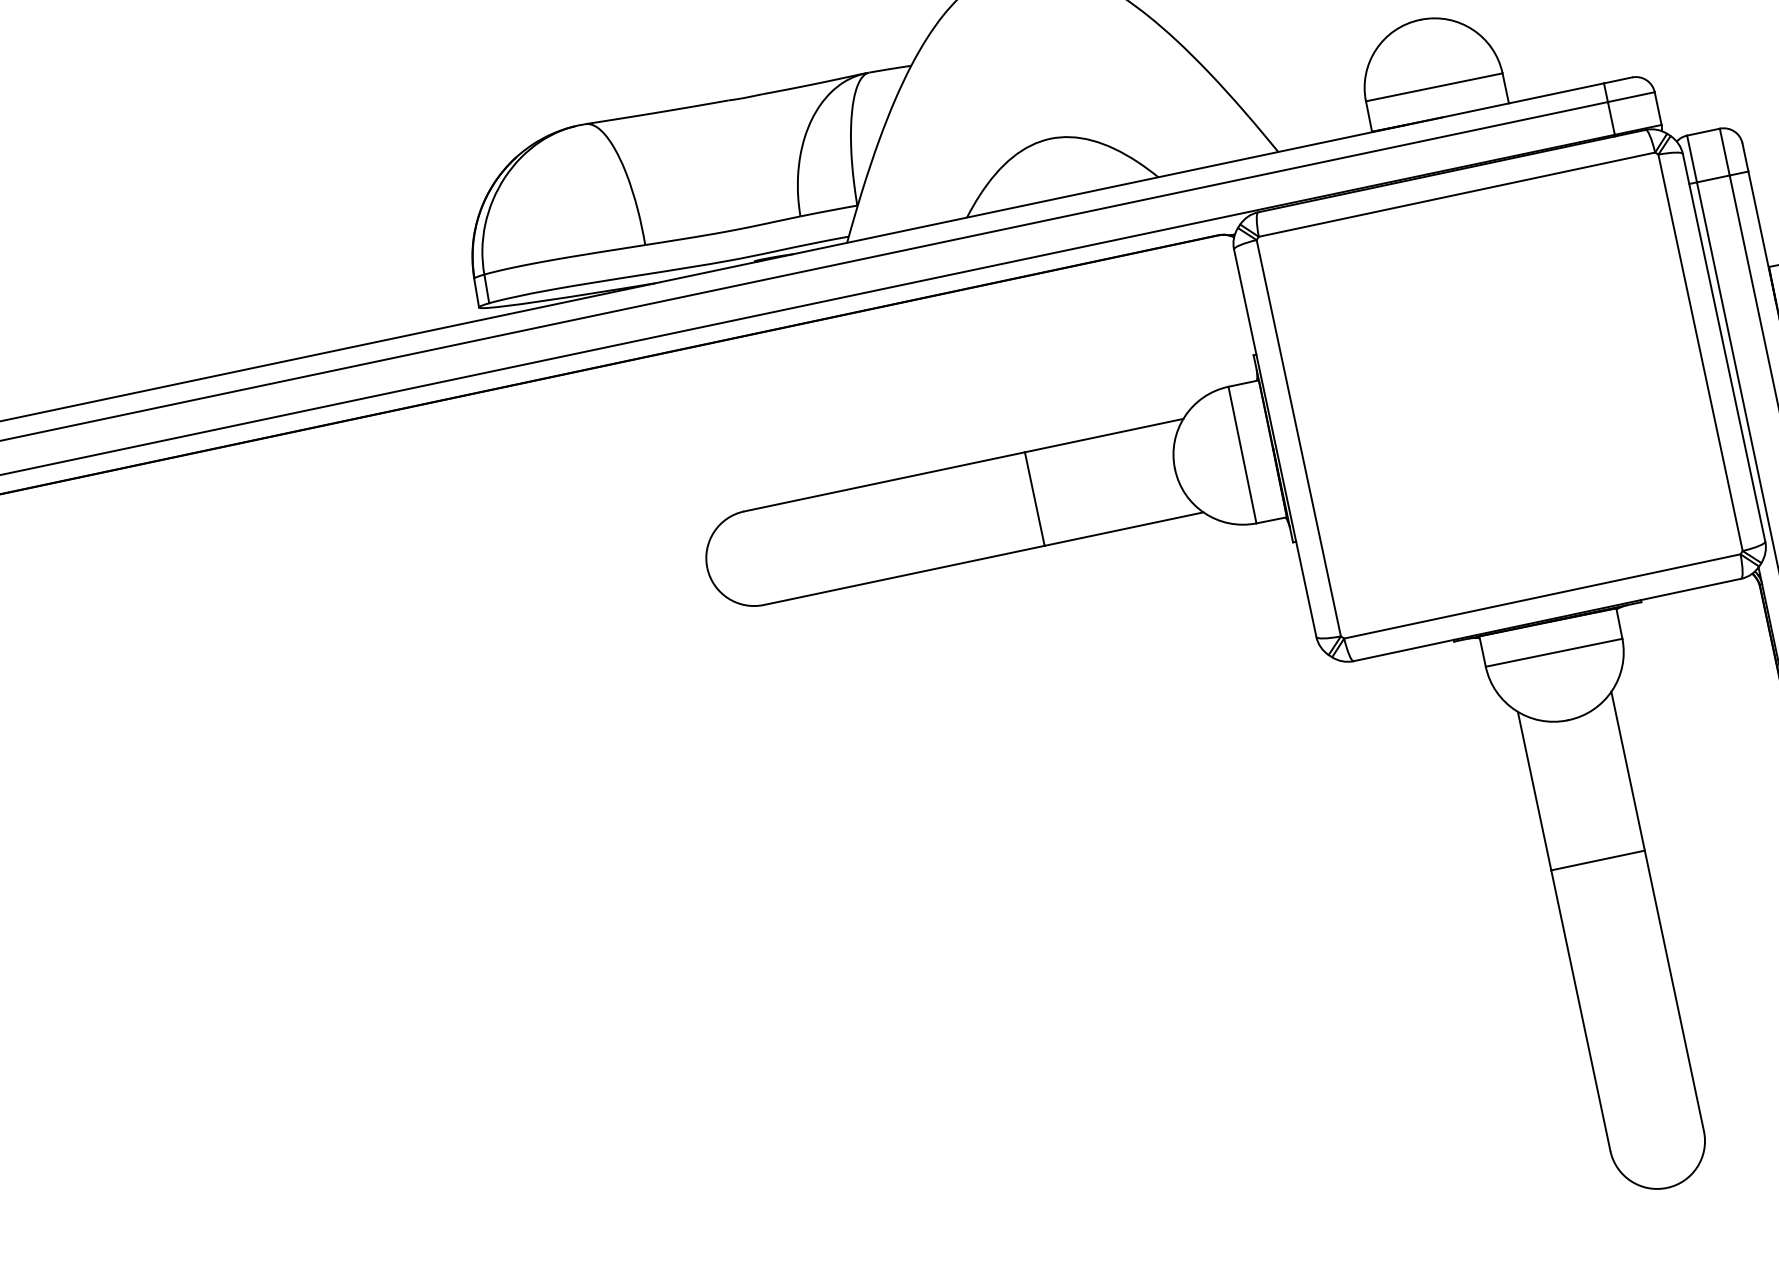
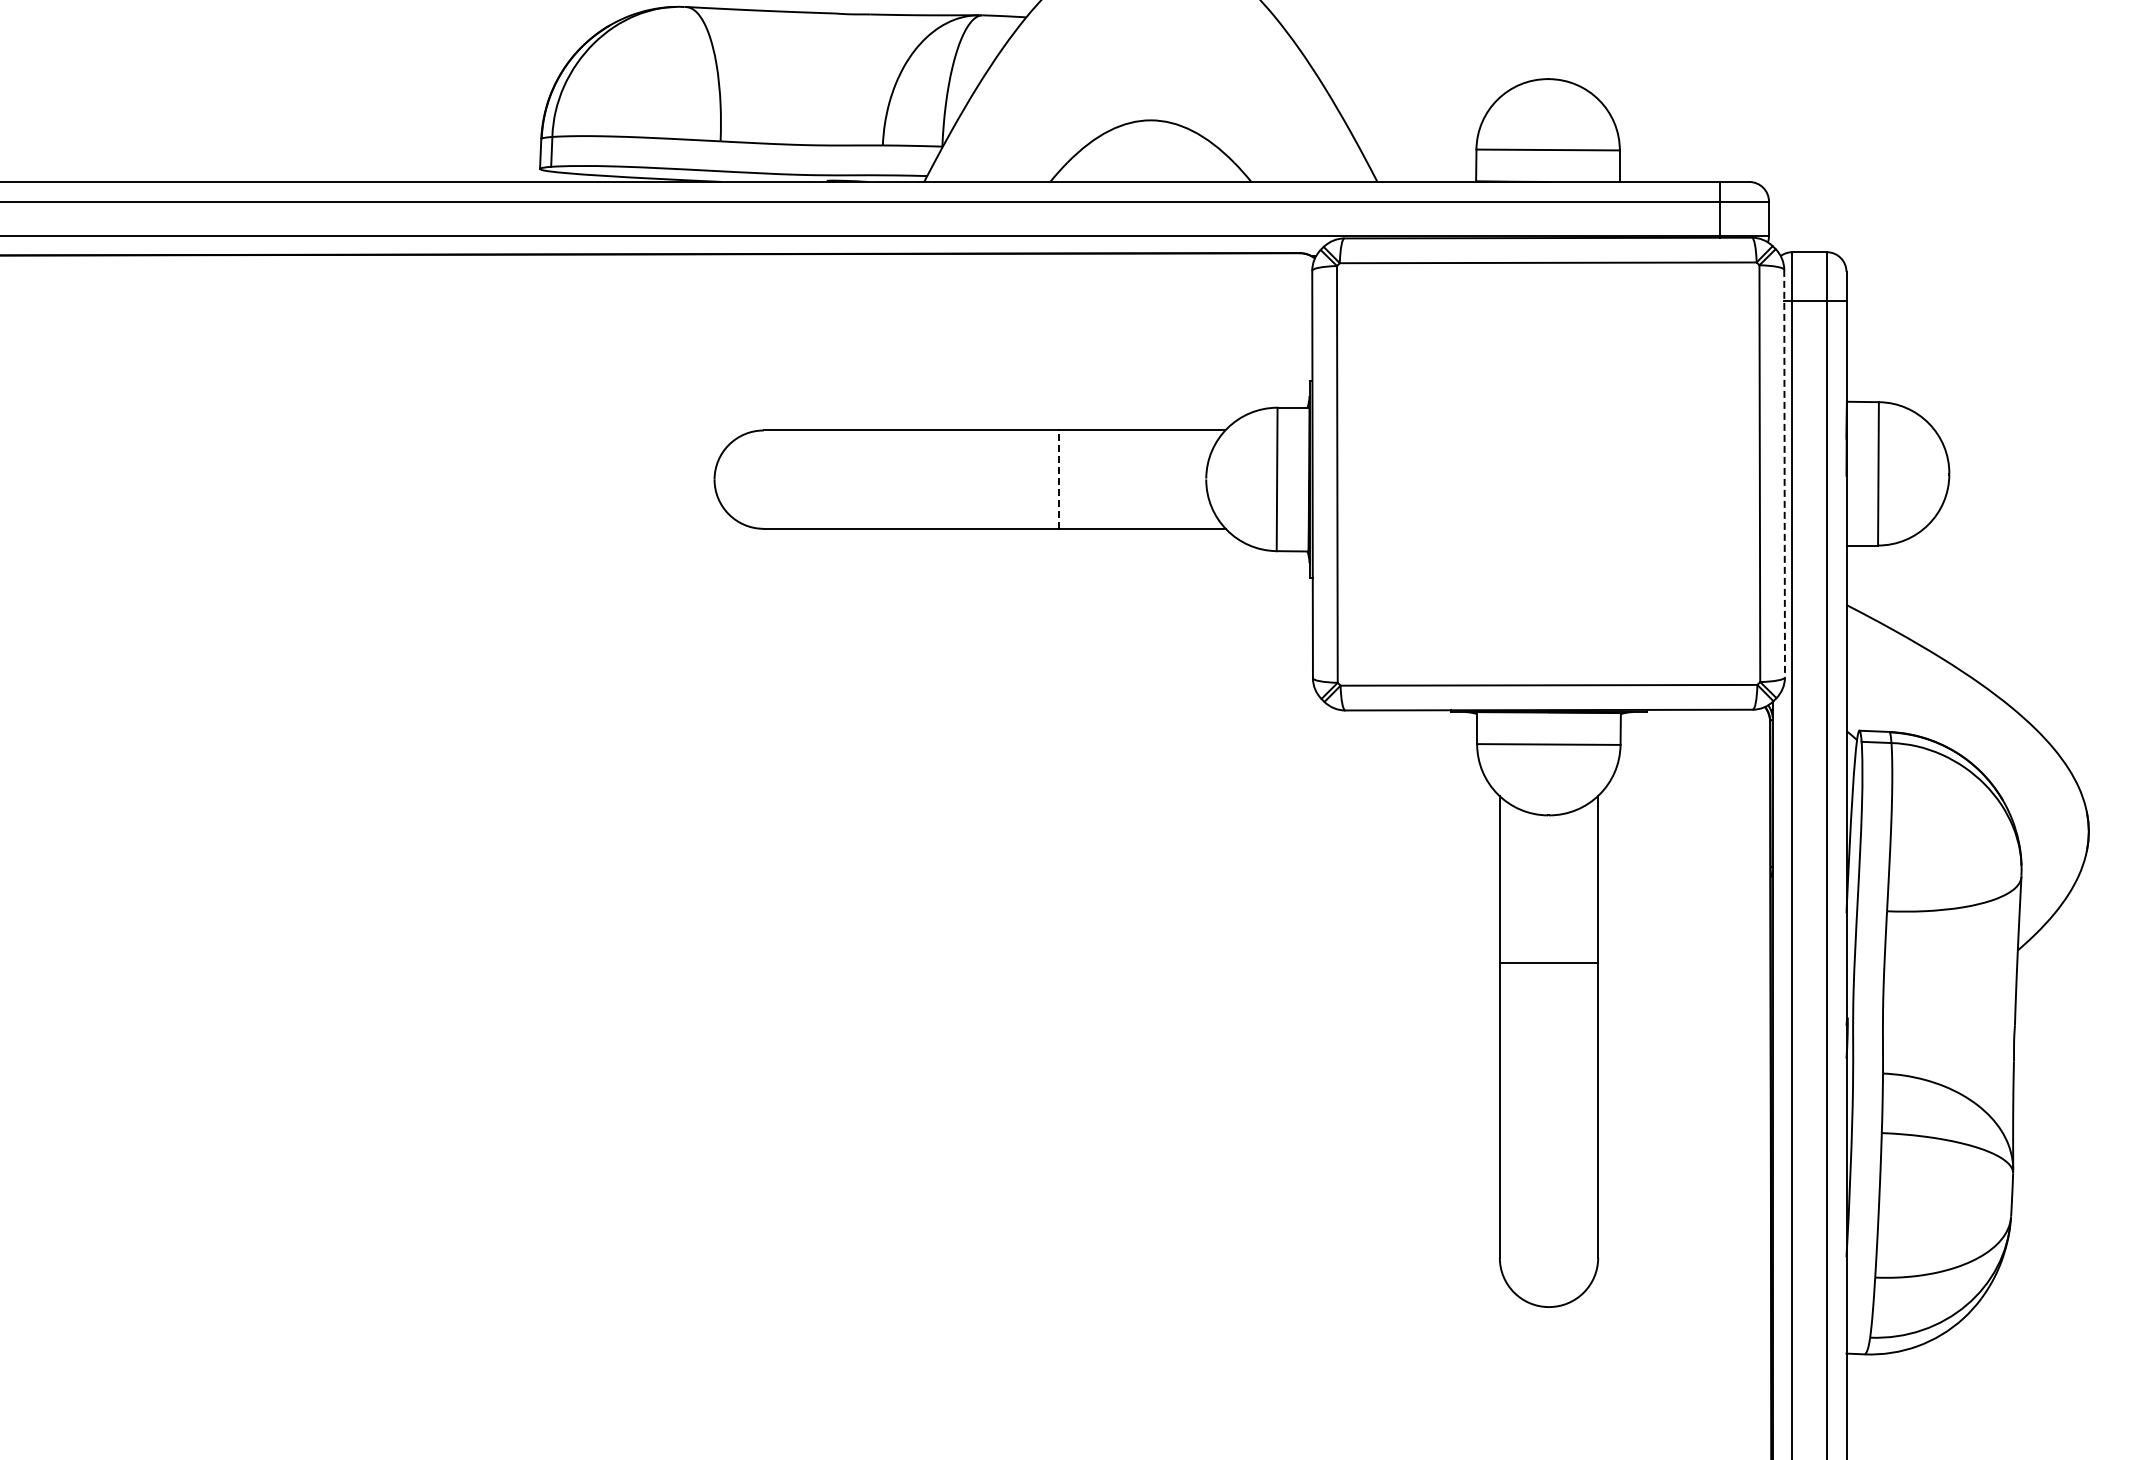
line: (1723, 347) -> (1784, 473), solid -> dashed
line: (1034, 498) -> (1058, 479), solid -> dashed

